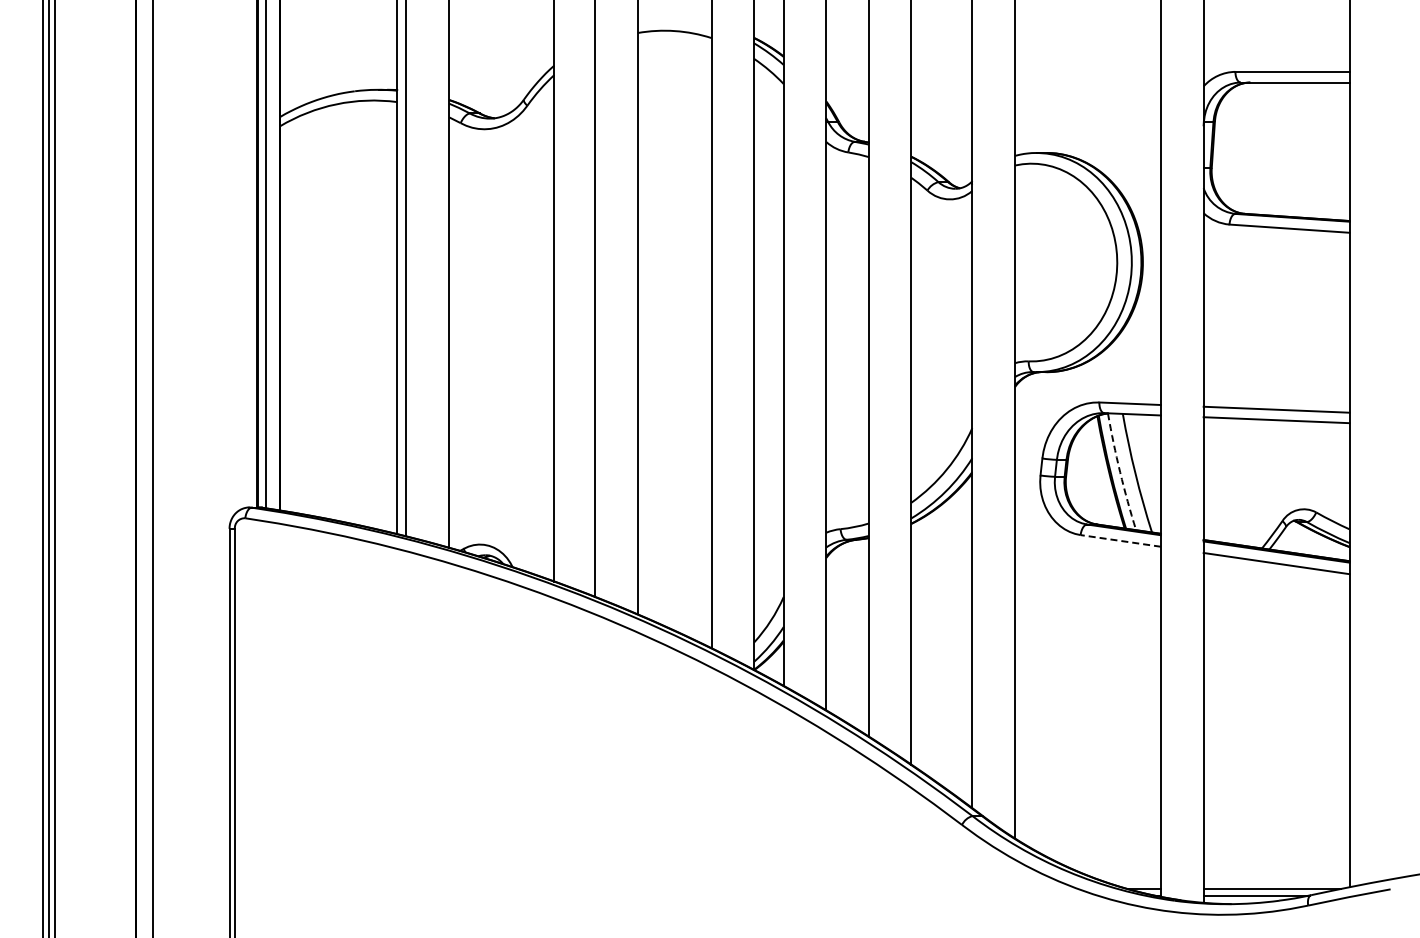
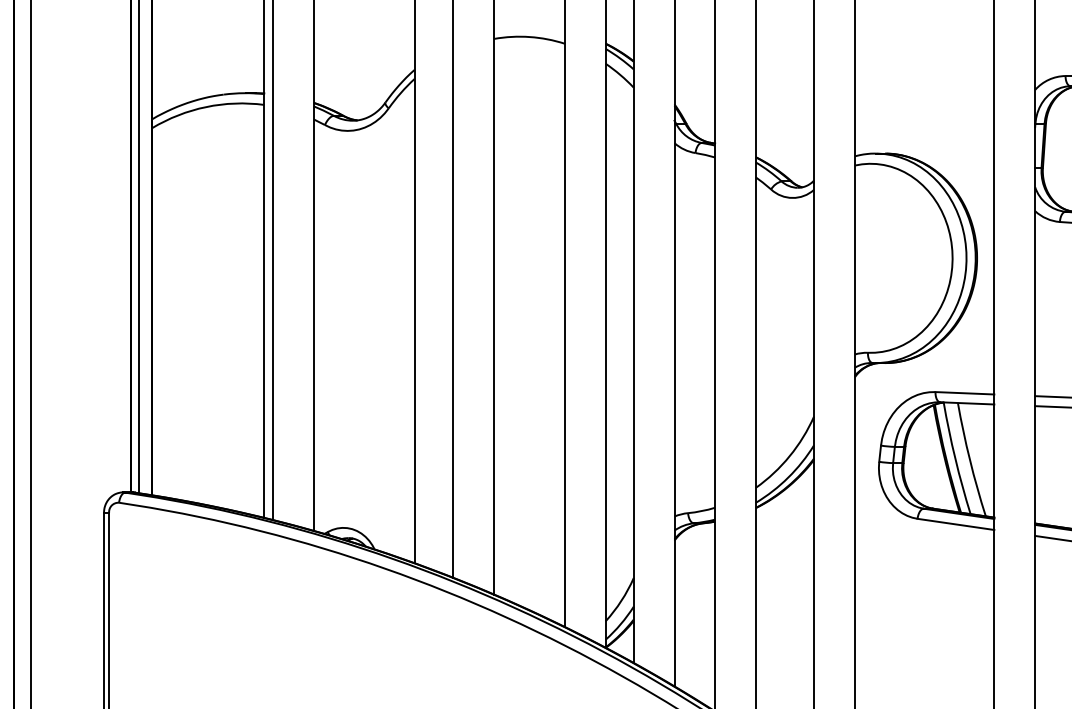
arc: (1120, 472) -> (955, 458), dashed -> solid
line: (1120, 540) -> (955, 524), dashed -> solid

